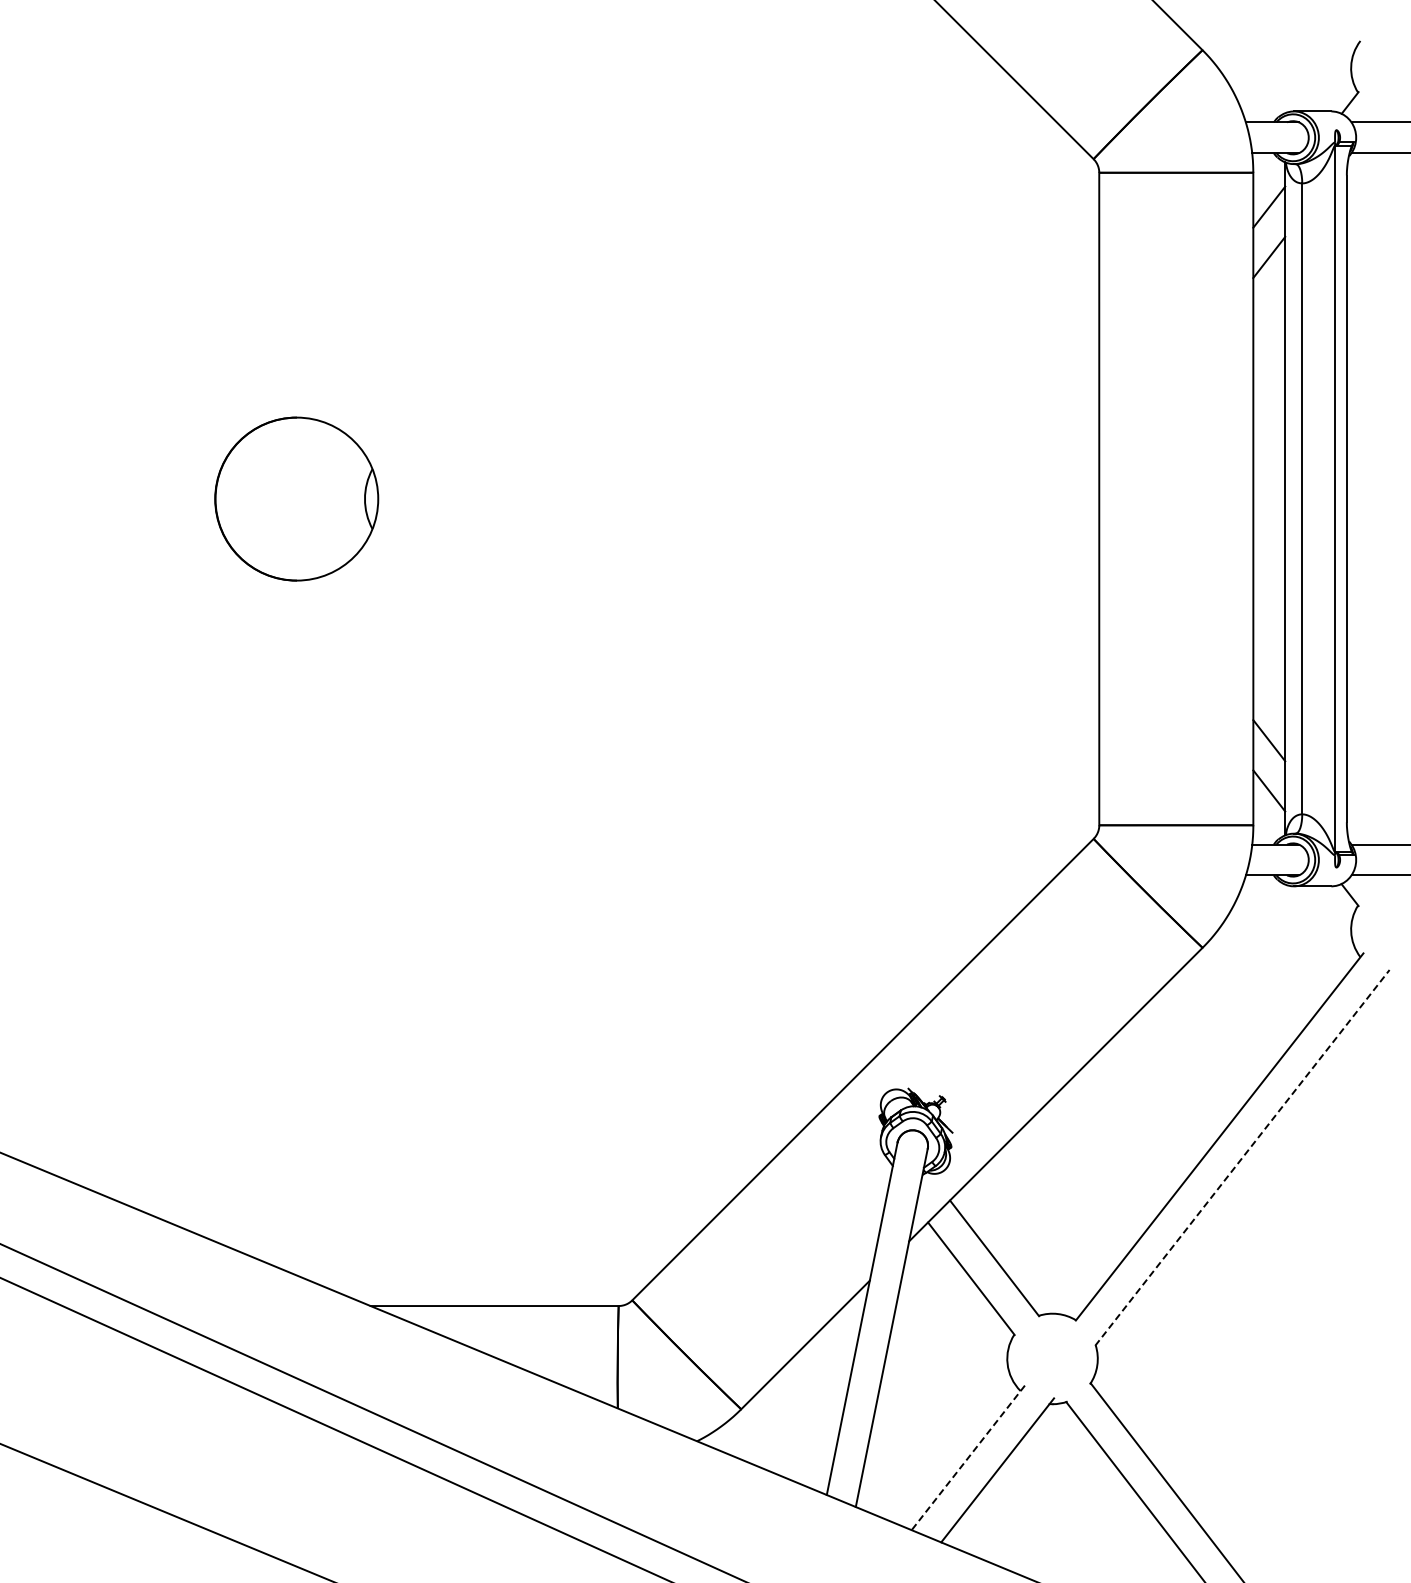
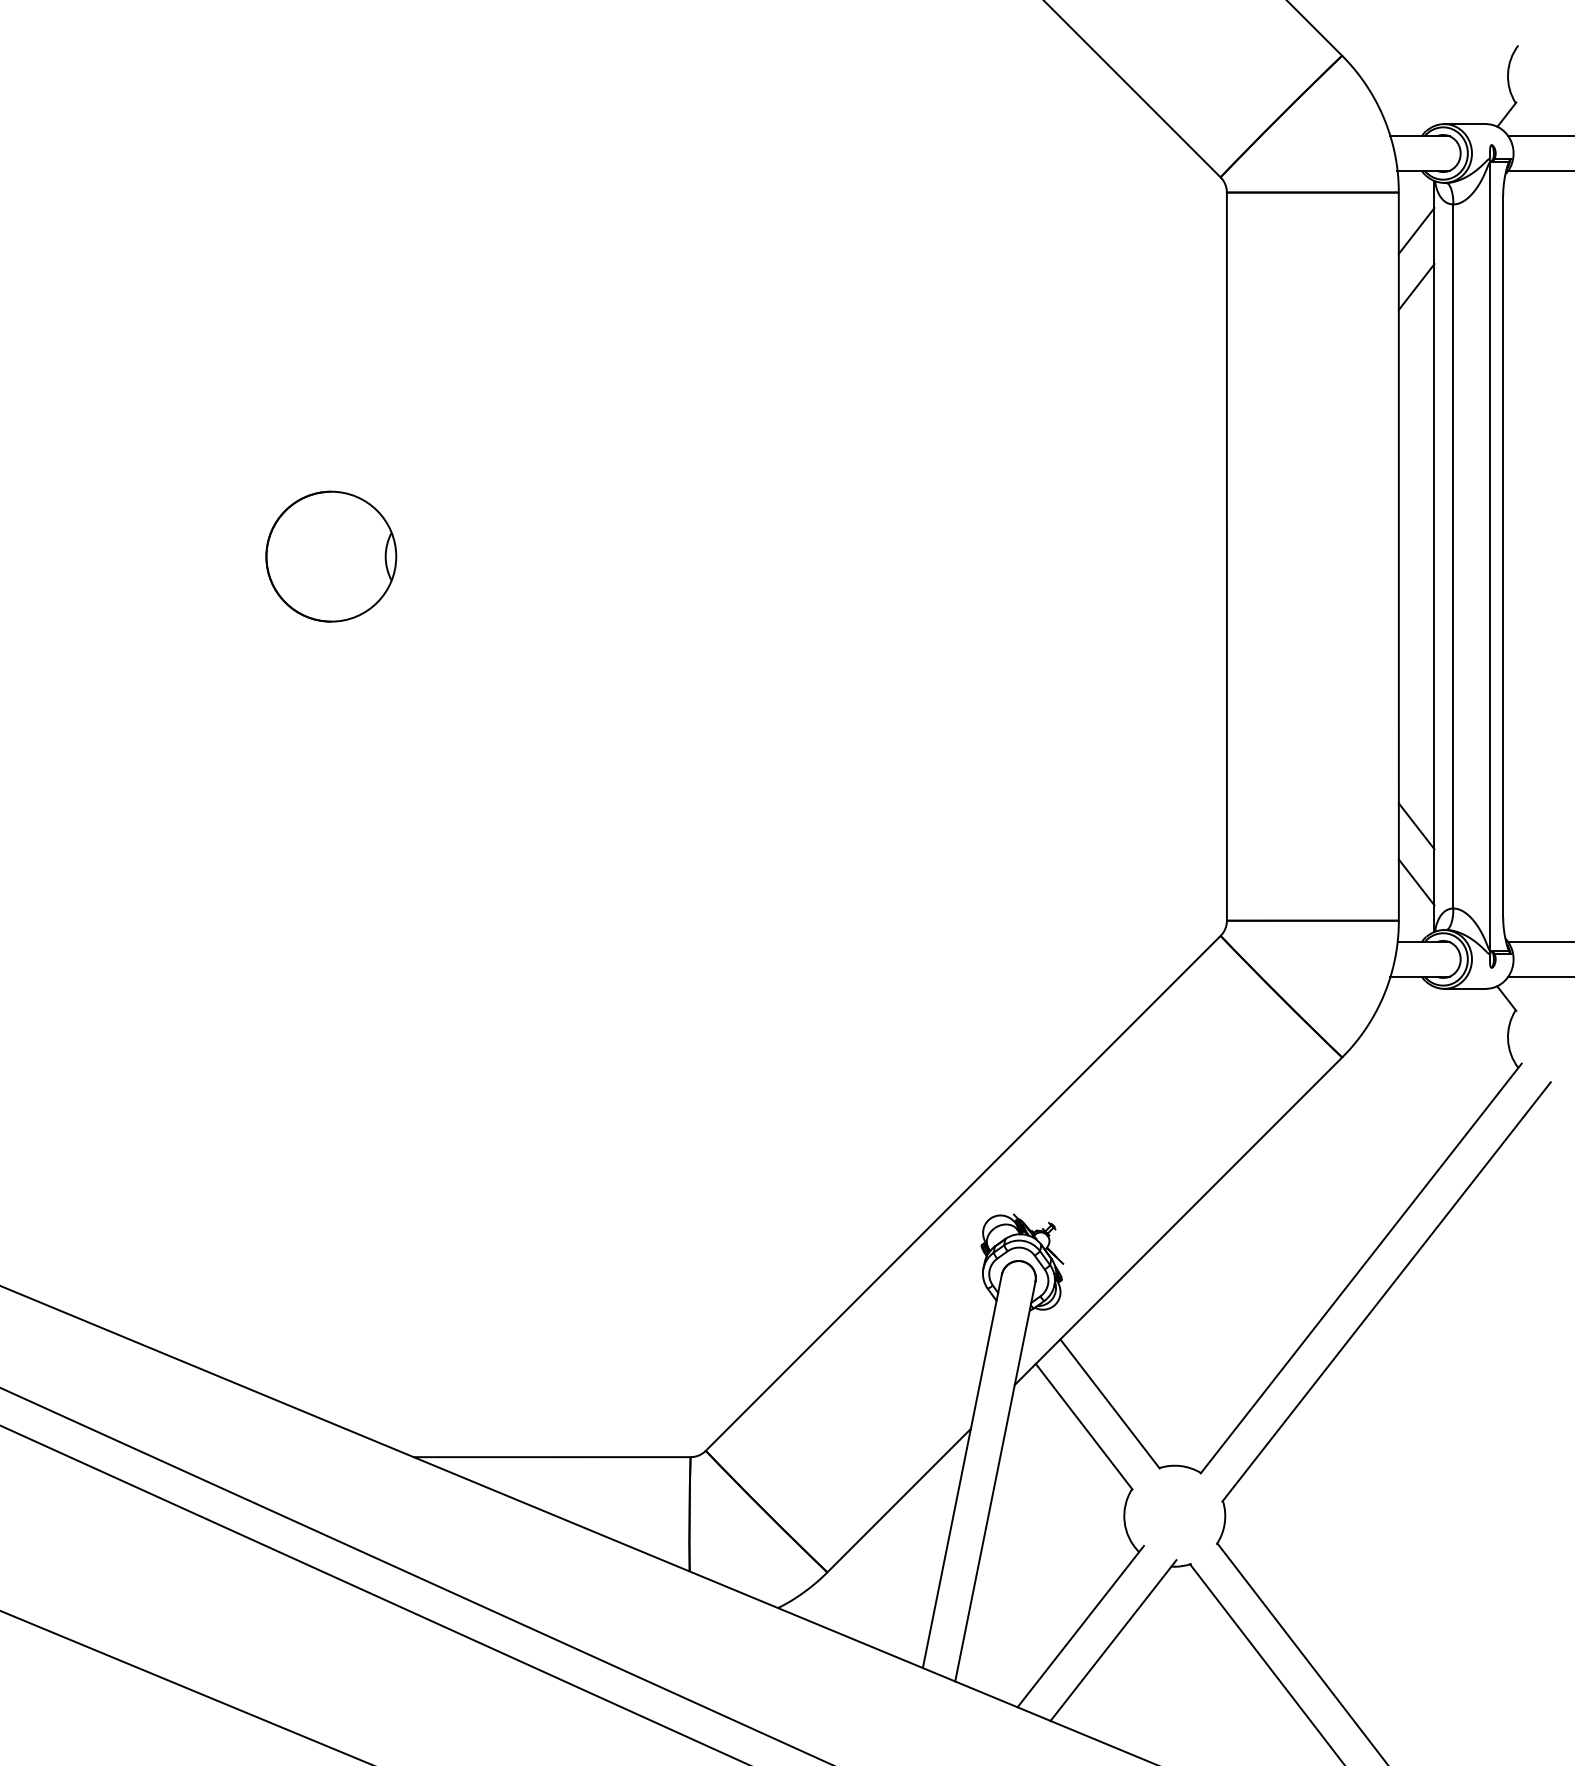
part: (296, 498) -> (331, 556), size x0.71
line: (1242, 1157) -> (1386, 1291), dashed -> solid
line: (968, 1457) -> (1080, 1626), dashed -> solid

